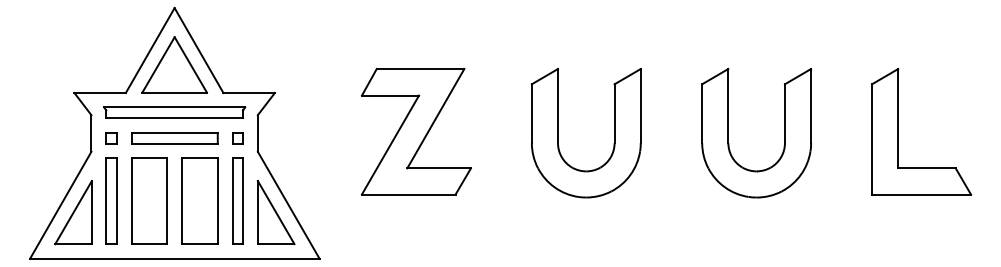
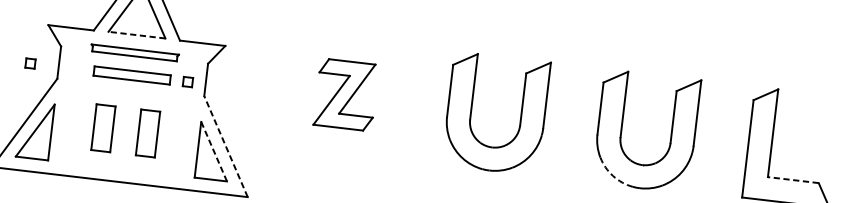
line: (174, 92) -> (136, 35), solid -> dashed
part: (174, 112) -> (134, 52), size x0.7
part: (415, 131) -> (345, 94), size x0.6
part: (111, 138) -> (30, 63), moved
line: (926, 168) -> (792, 180), solid -> dashed
arc: (725, 187) -> (613, 176), solid -> dashed
part: (111, 200) -> (69, 123), removed
part: (149, 200) -> (103, 127), size x0.6
part: (199, 200) -> (147, 133), size x0.6
part: (237, 200) -> (181, 136), removed
line: (288, 205) -> (225, 146), solid -> dashed
line: (276, 213) -> (214, 152), solid -> dashed

